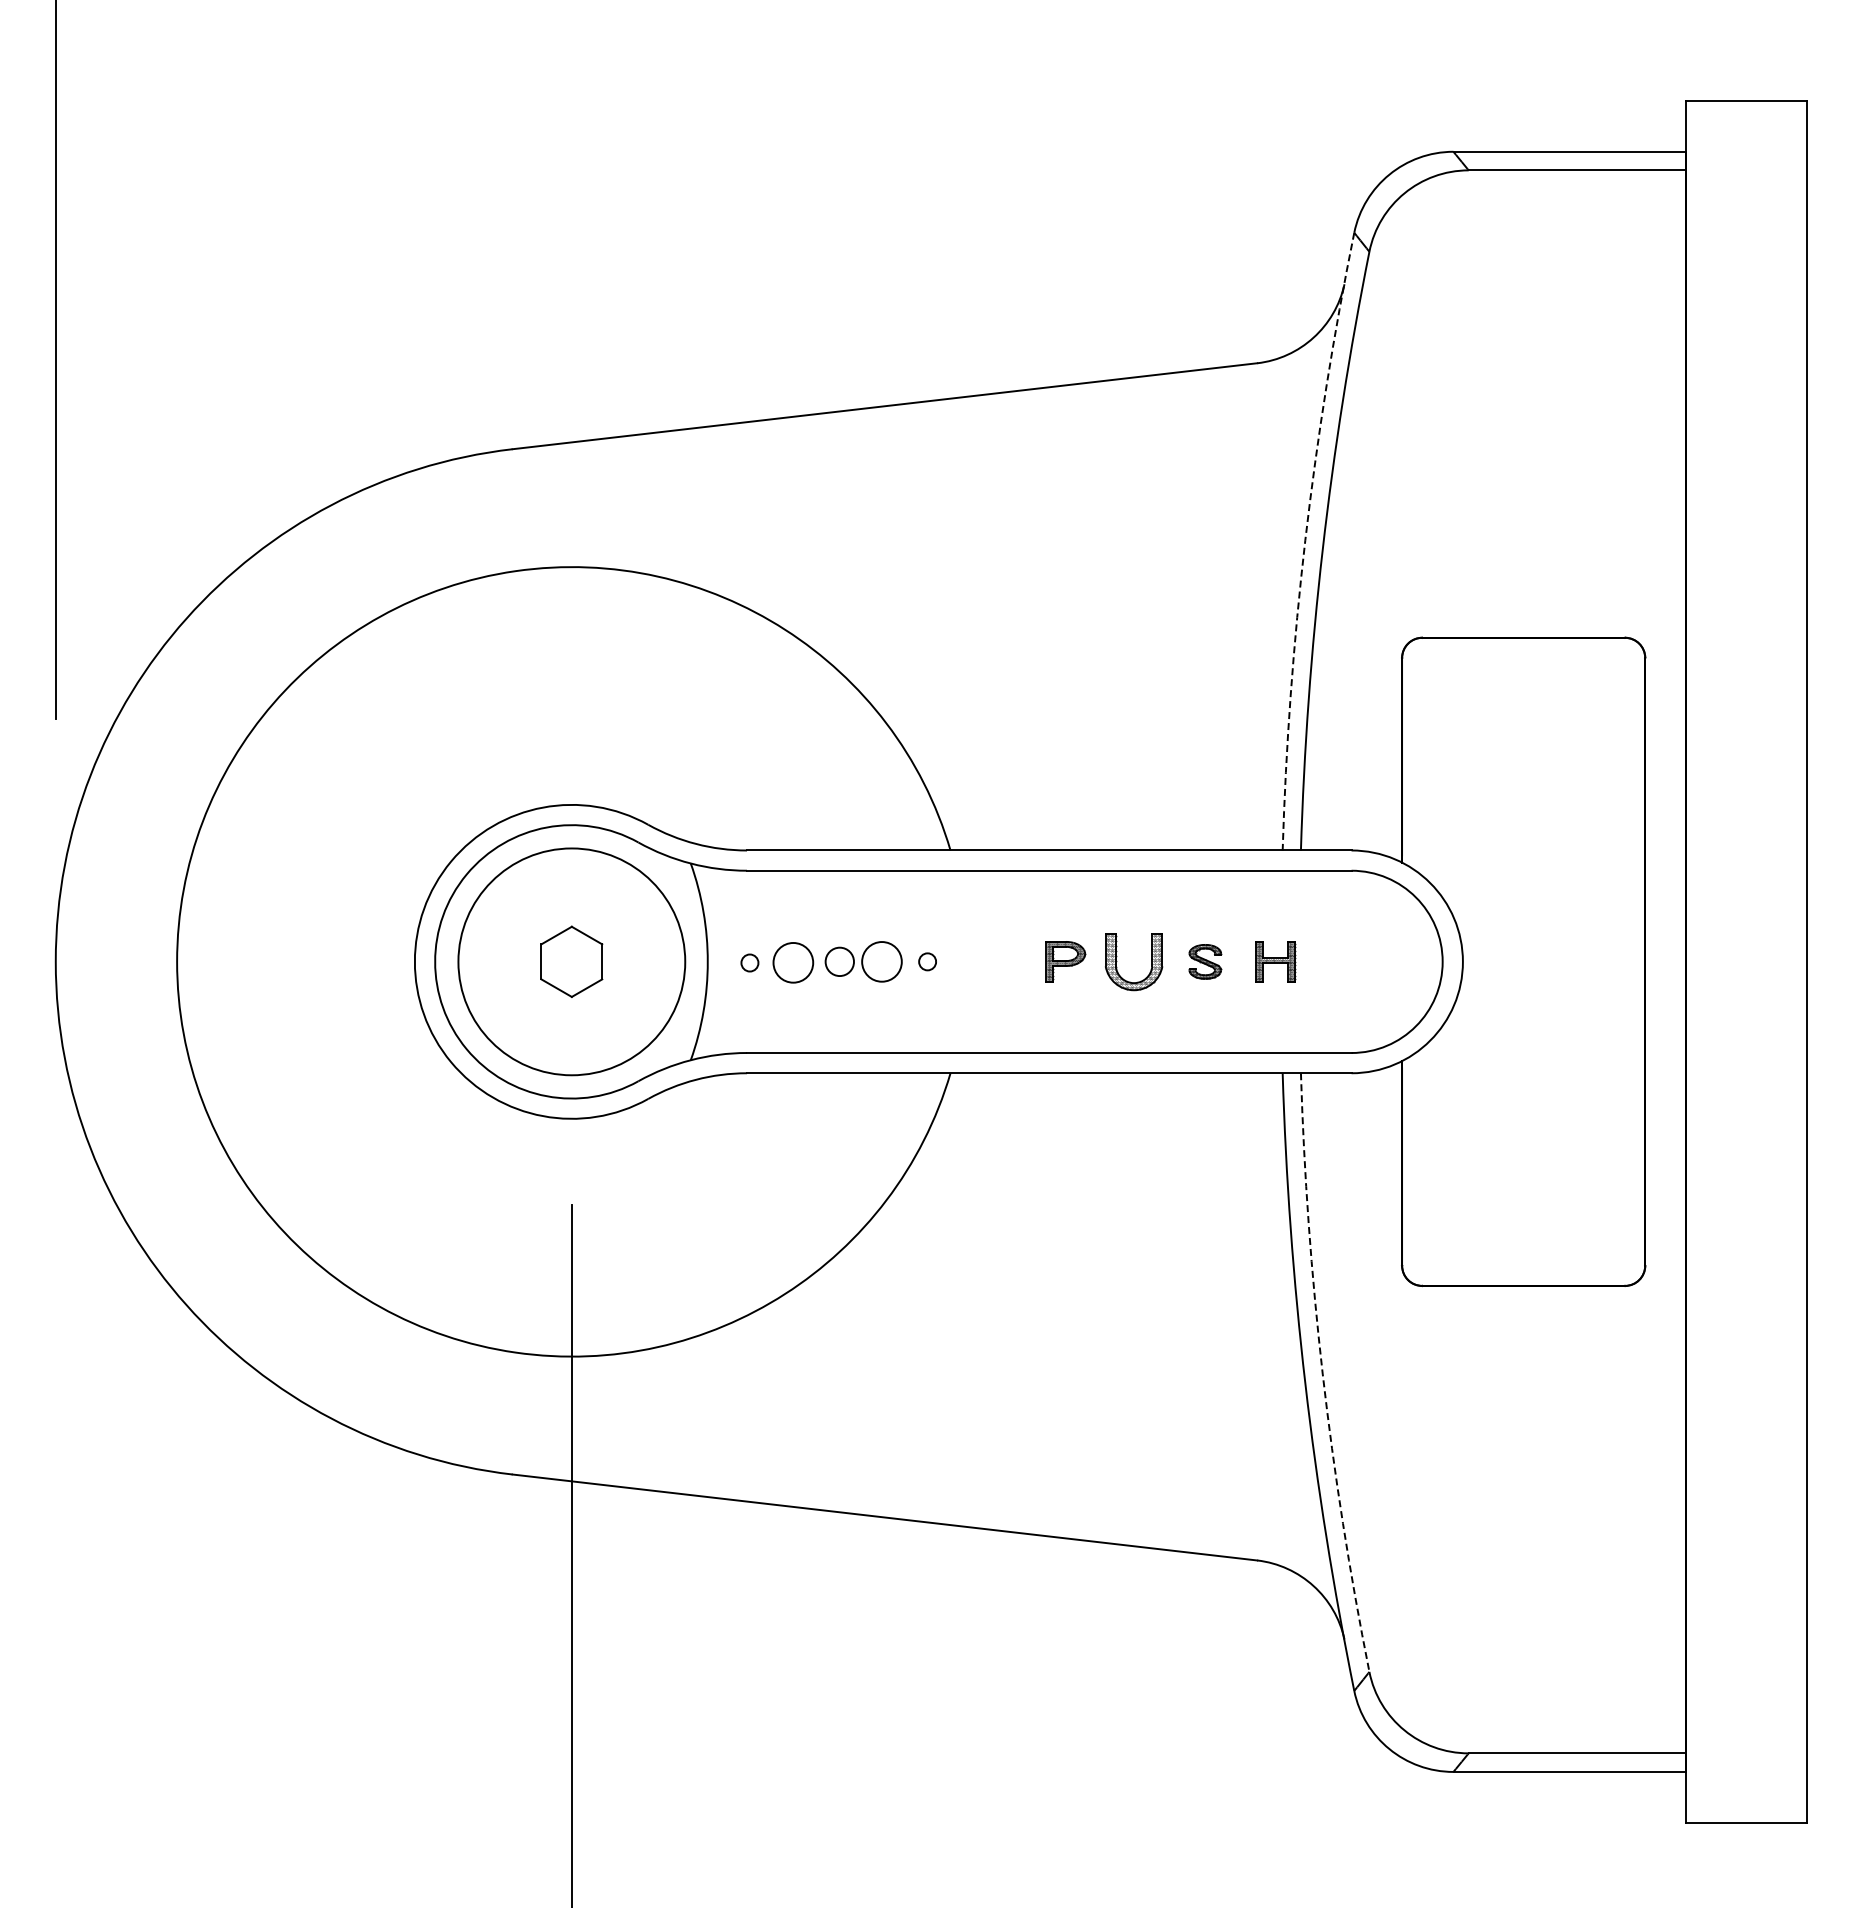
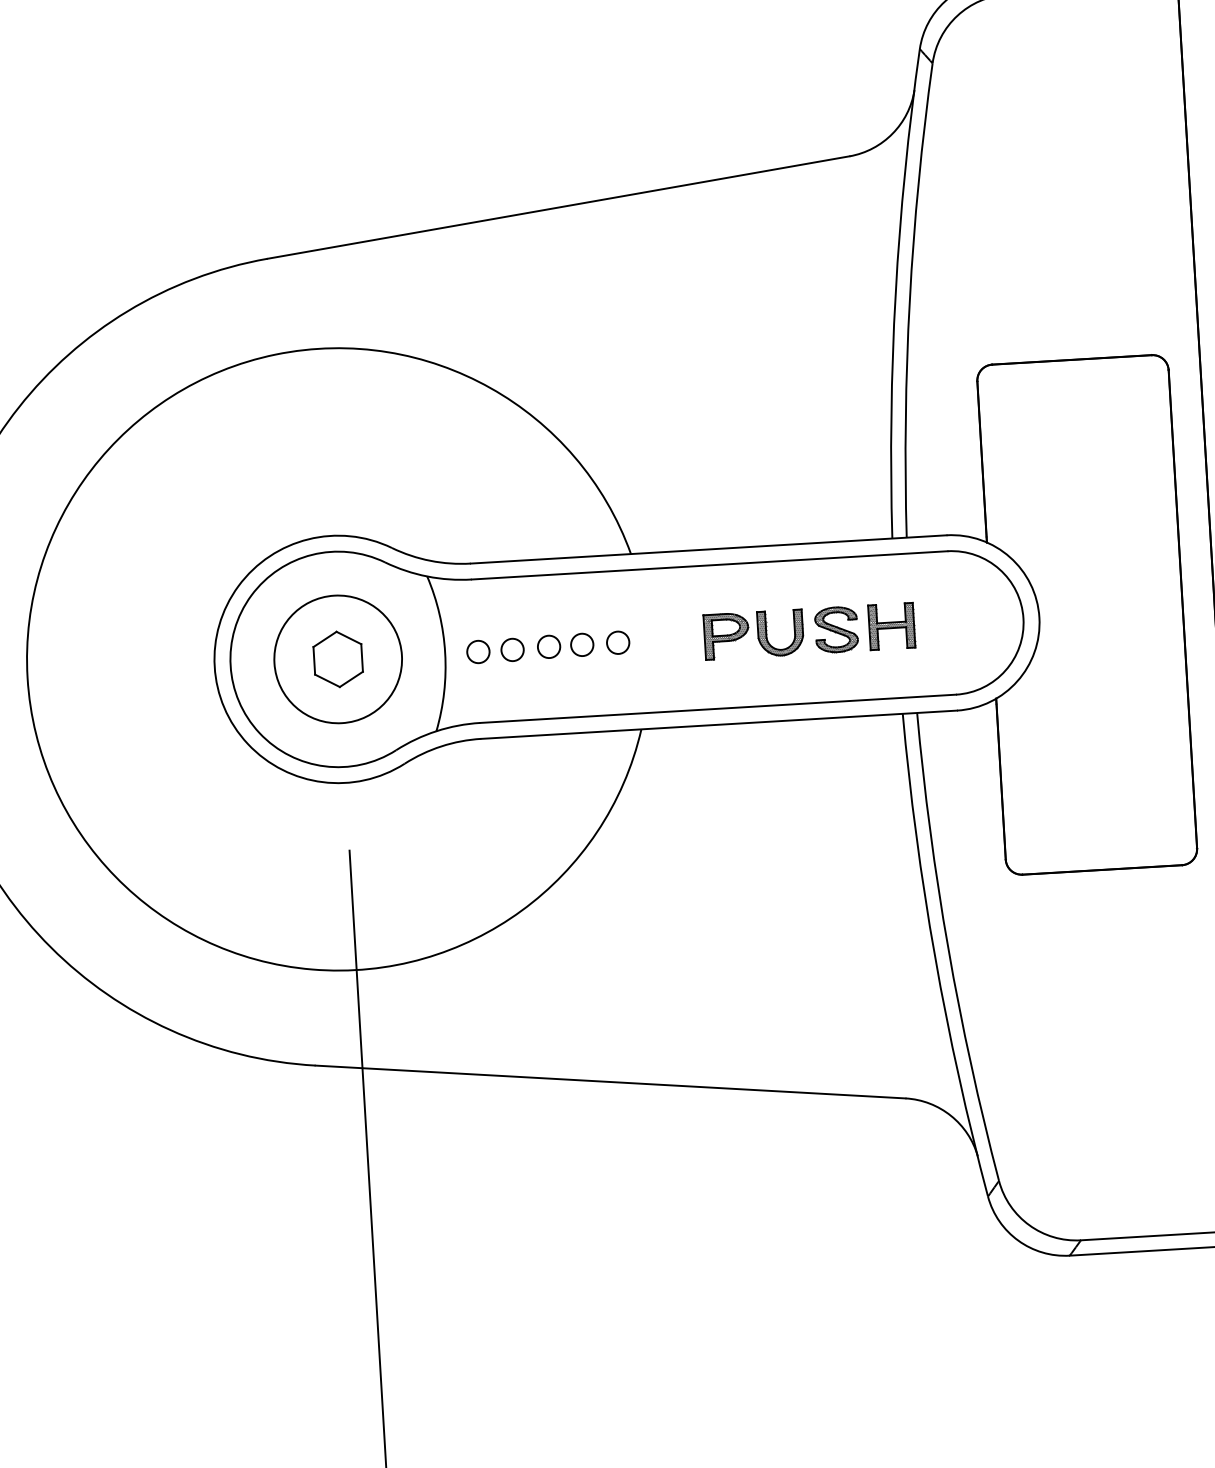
arc: (1305, 540) -> (895, 293), dashed -> solid
circle: (571, 961) -> (337, 659), size x0.71
circle: (881, 961) -> (581, 644), size x0.71
circle: (927, 961) -> (618, 642), size x1.67
part: (1065, 961) -> (726, 636), size x1.43
part: (1205, 961) -> (836, 629), size x1.67
part: (1275, 961) -> (891, 626), size x1.43
circle: (749, 962) -> (478, 651), size x1.67
circle: (793, 963) -> (512, 650), size x0.71
arc: (1322, 1374) -> (948, 949), dashed -> solid

